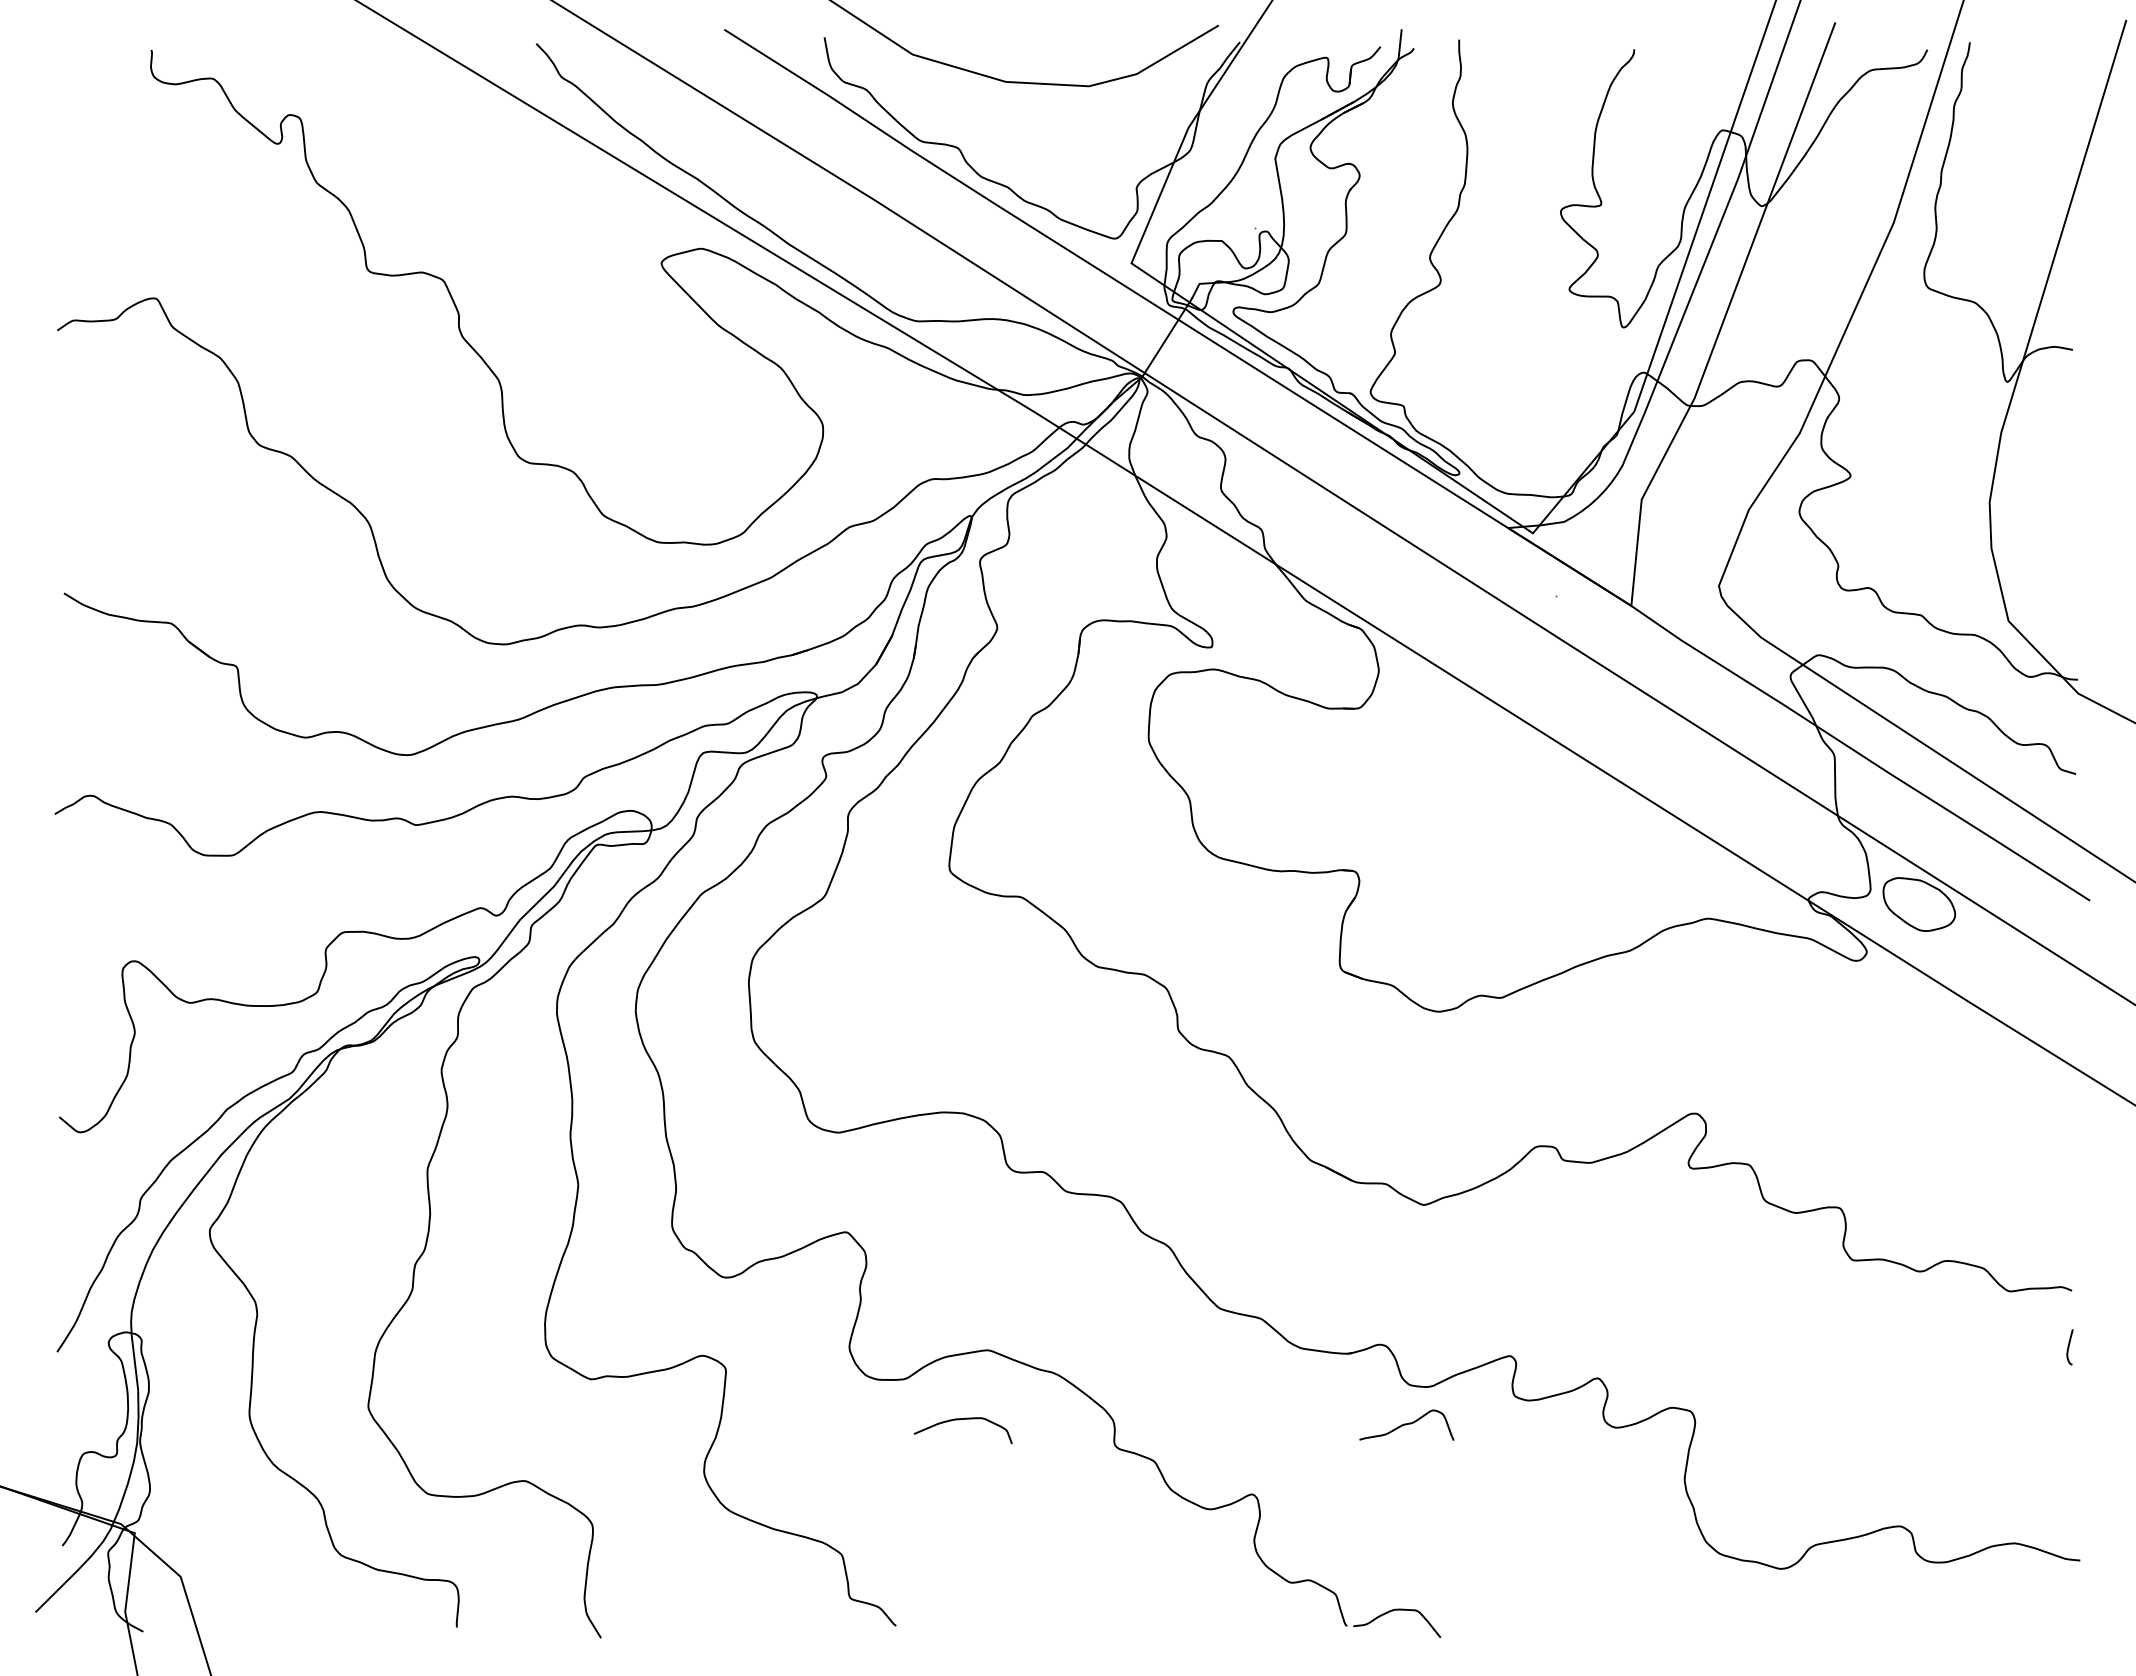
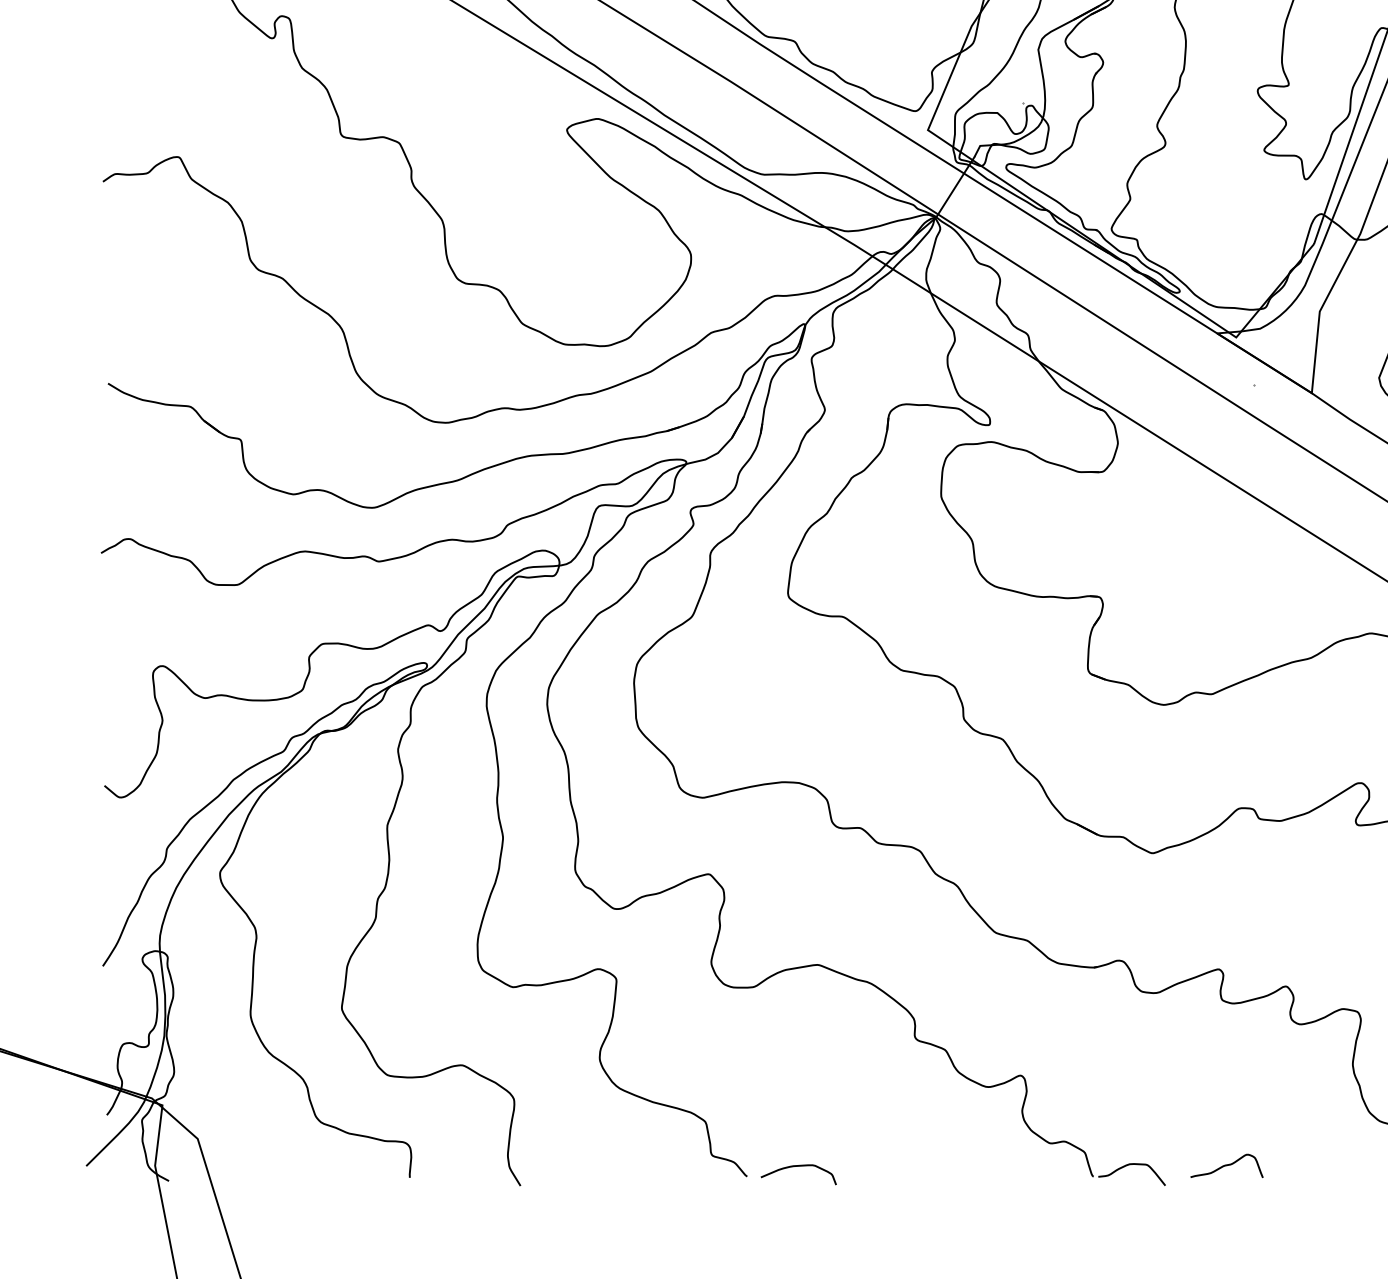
curve: (959, 1420) -> (795, 1167), moved
curve: (1406, 1424) -> (1226, 1165), moved

